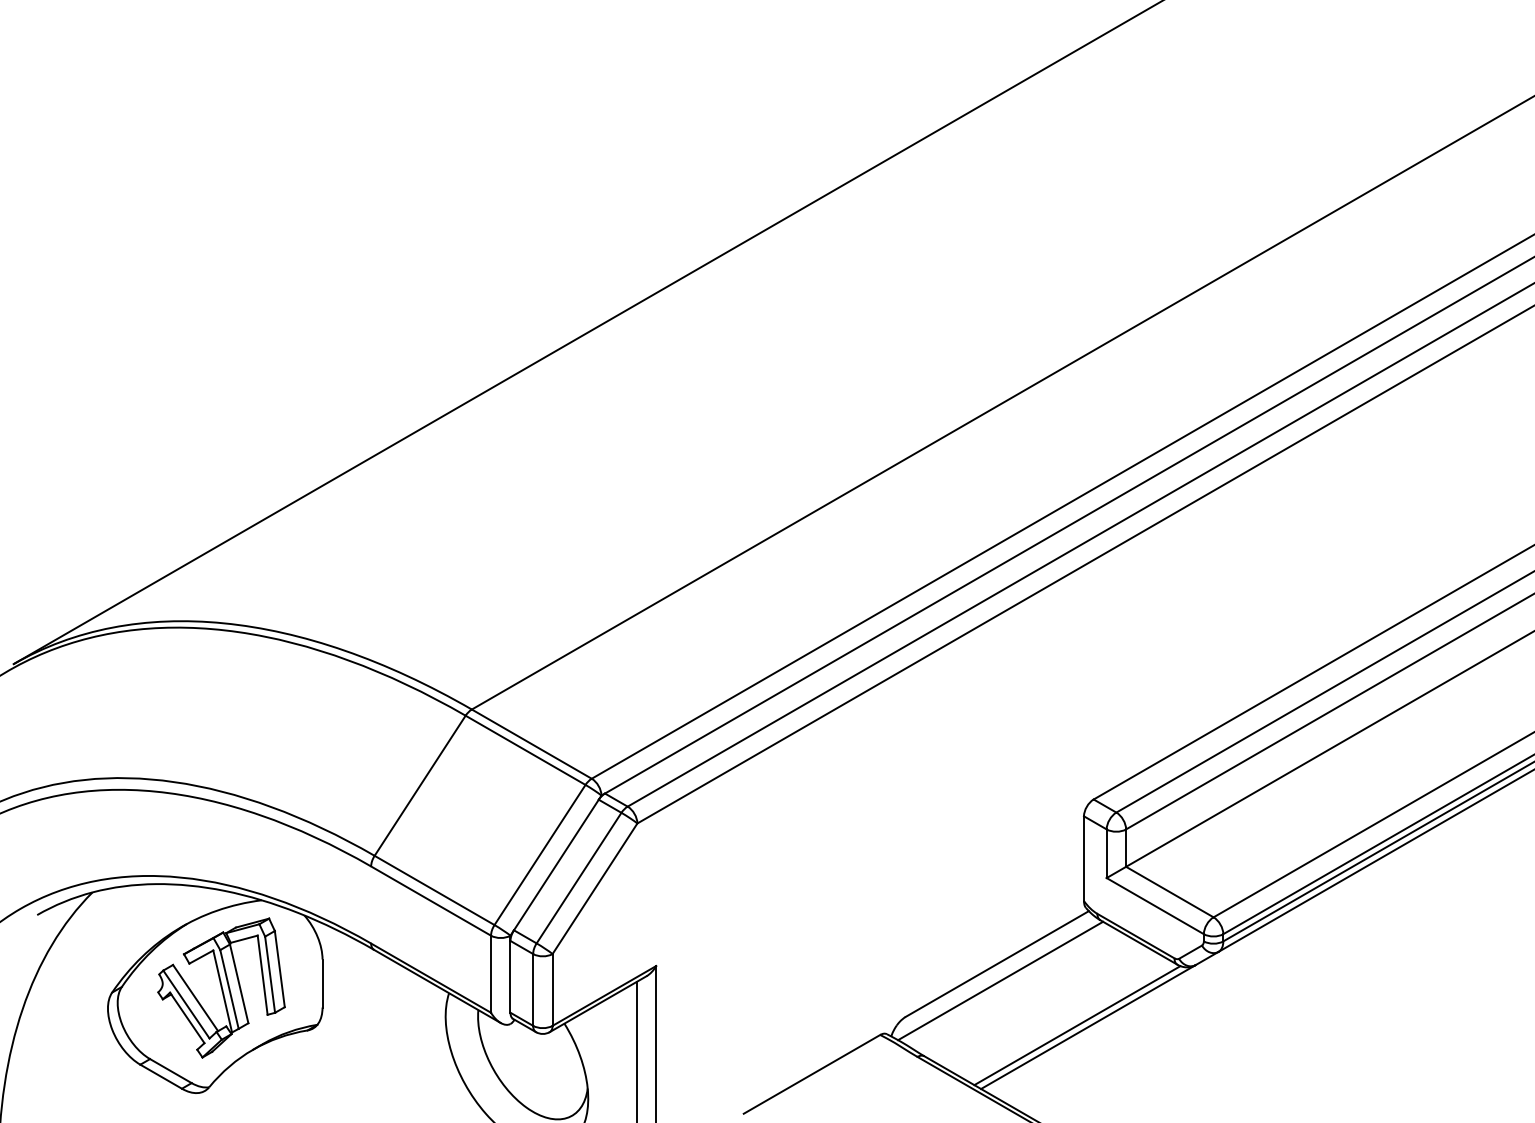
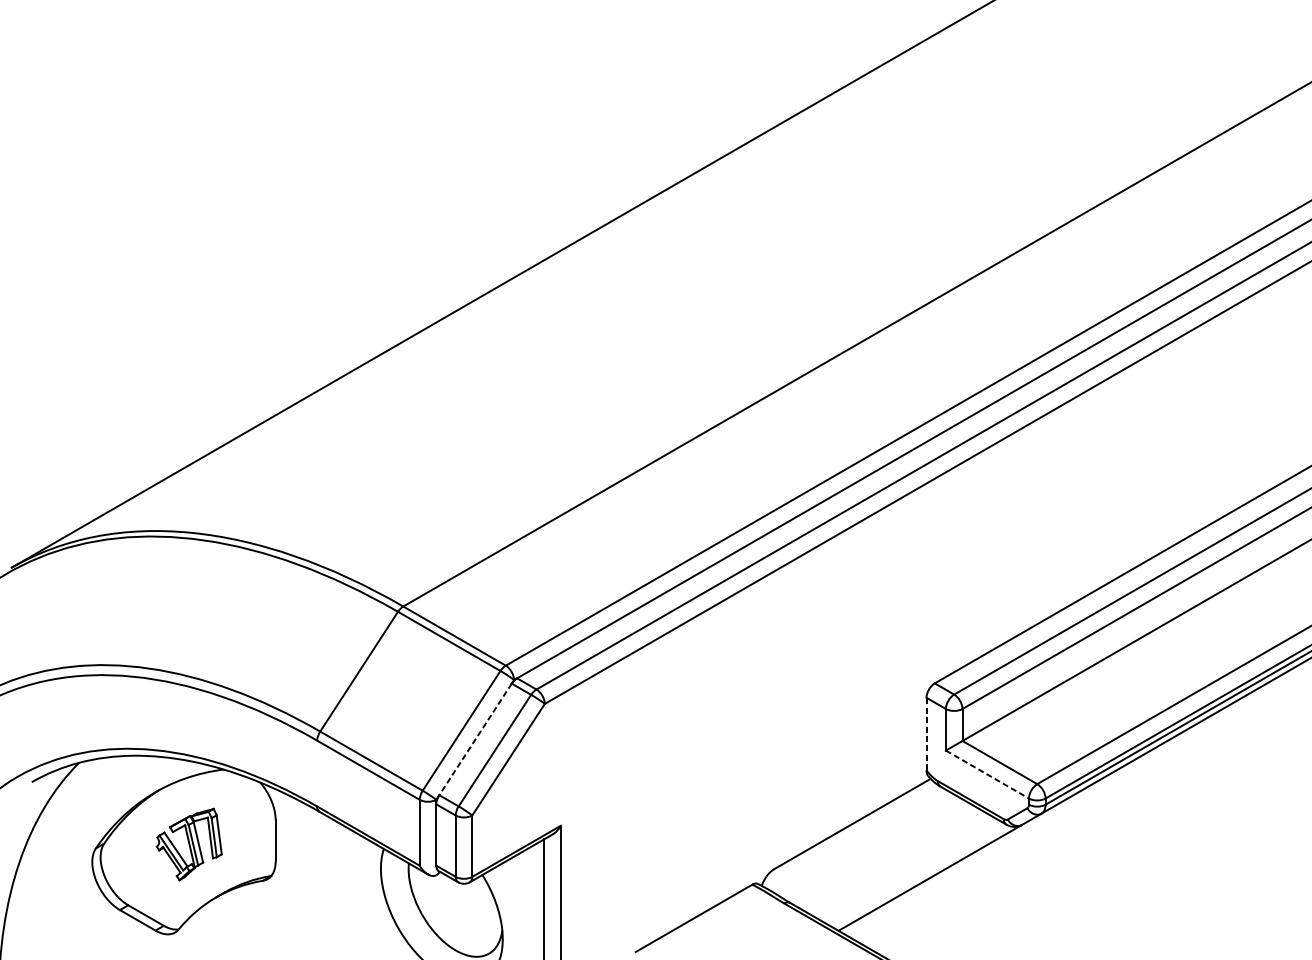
line: (1084, 858) -> (926, 733), solid -> dashed
line: (556, 865) -> (475, 739), solid -> dashed
line: (1155, 906) -> (987, 774), solid -> dashed
line: (1000, 980) -> (855, 838), removed
part: (221, 987) -> (189, 844), size x0.6
line: (1077, 1025) -> (920, 876), removed

